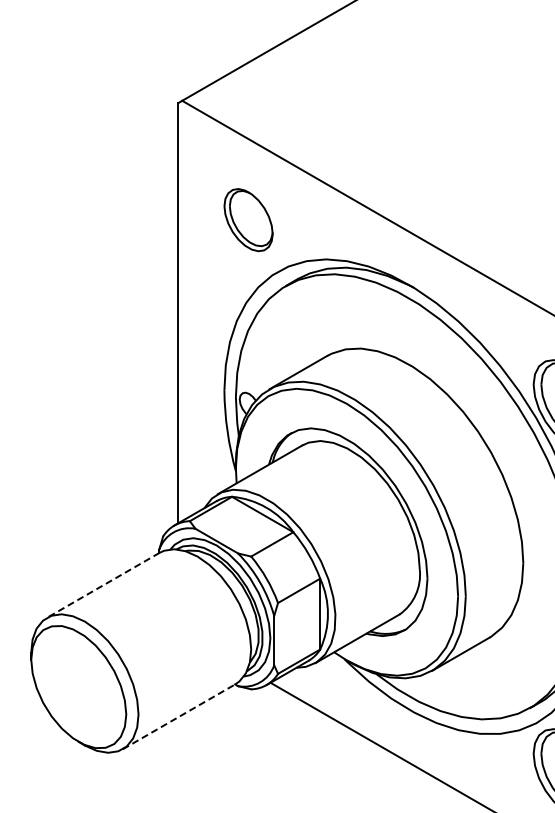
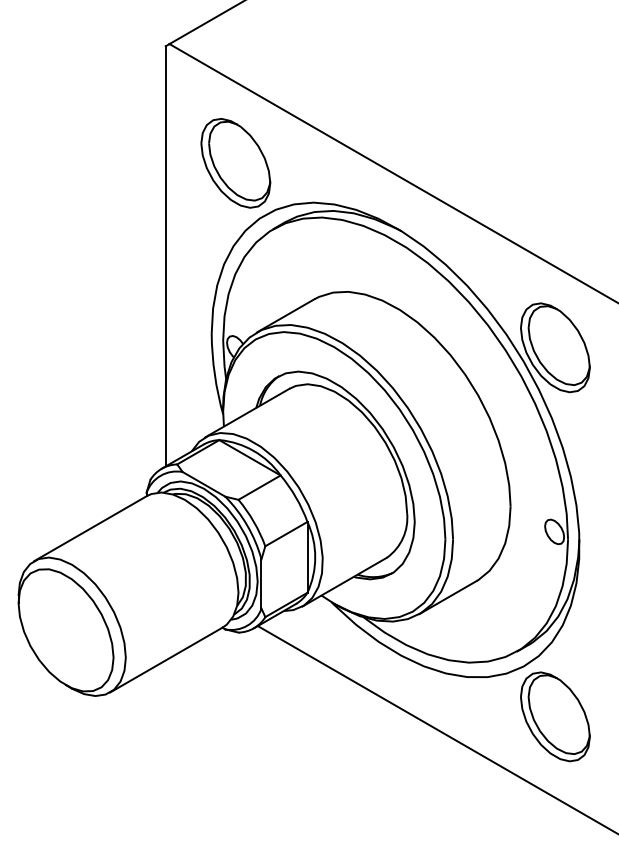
part: (248, 220) -> (235, 163), size x1.43
line: (103, 585) -> (90, 528), dashed -> solid
line: (179, 716) -> (166, 659), dashed -> solid

